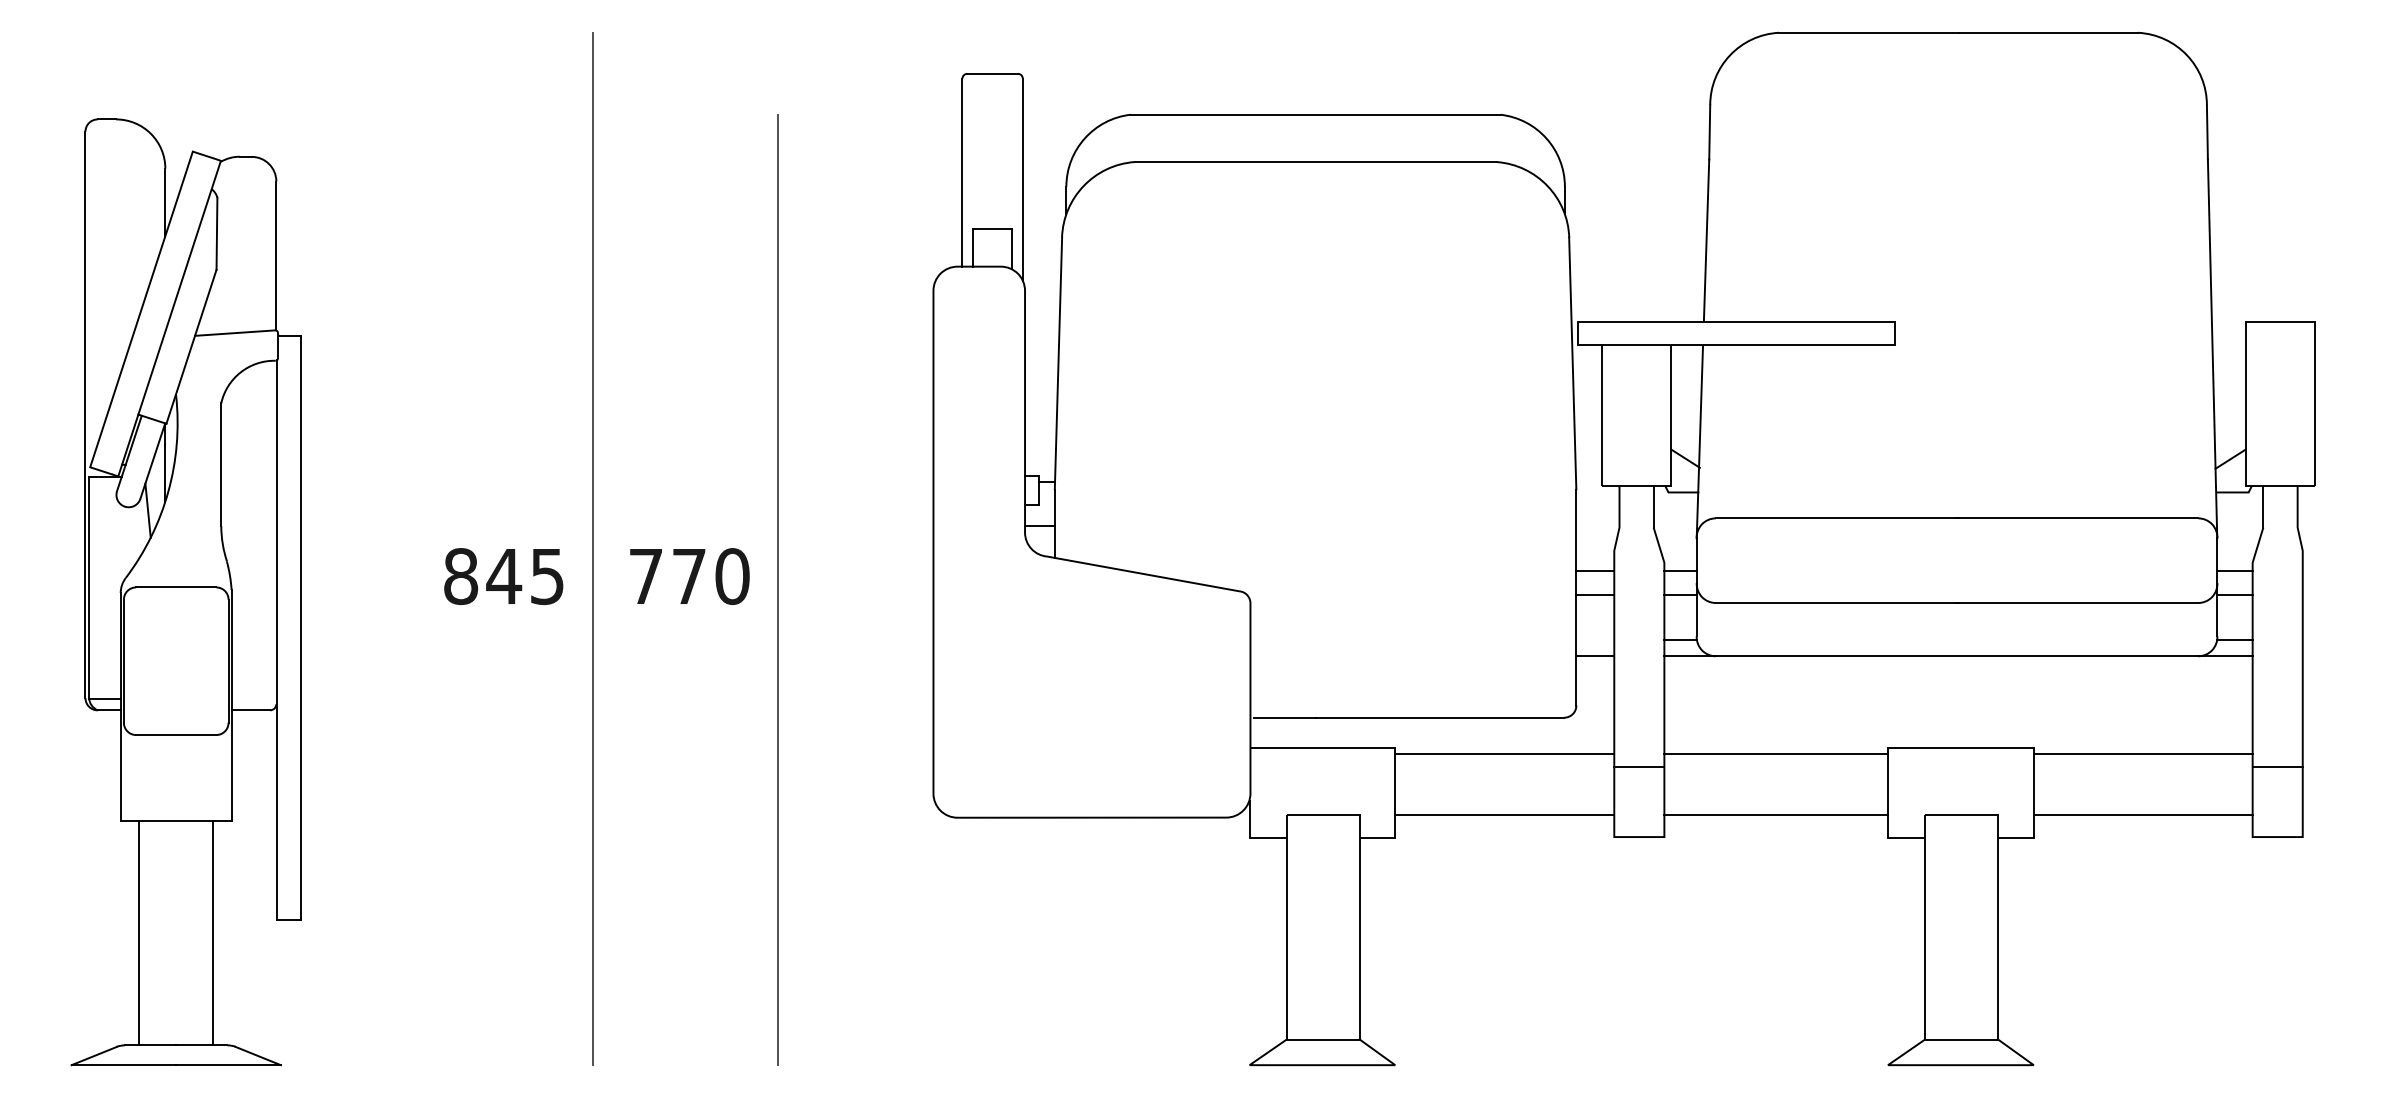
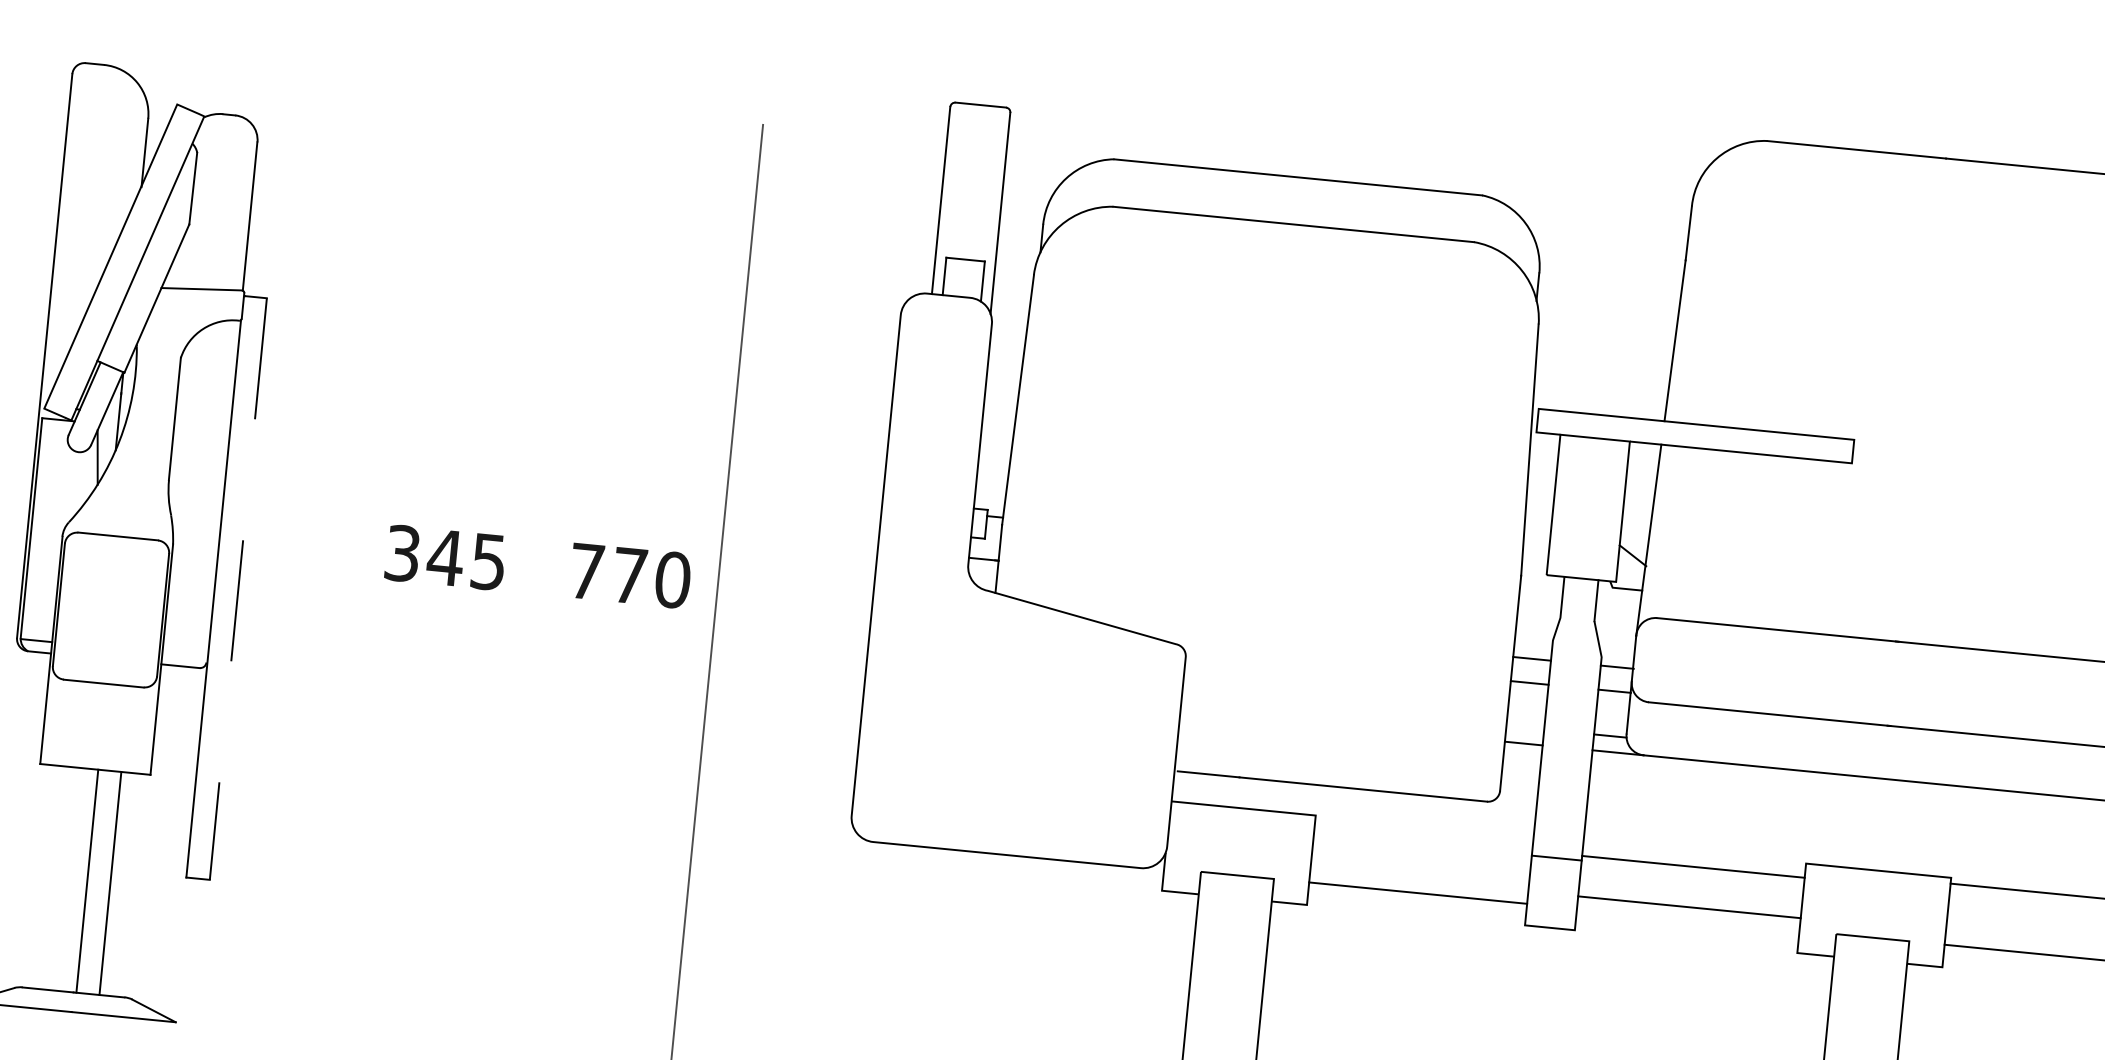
line: (592, 548) -> (536, 538), removed
text: (461, 576) -> (403, 553), 845 -> 345
line: (300, 628) -> (237, 589), solid -> dashed
line: (1504, 754) -> (1423, 832), removed
line: (1775, 754) -> (1688, 907), moved
line: (1775, 815) -> (1692, 866), moved
line: (139, 933) -> (110, 883), moved
line: (213, 933) -> (87, 881), moved

